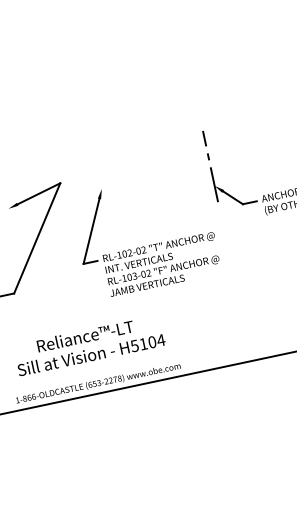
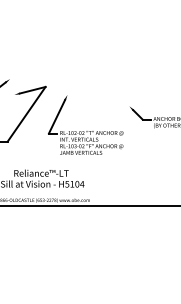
line: (210, 165) -> (129, 94), removed

